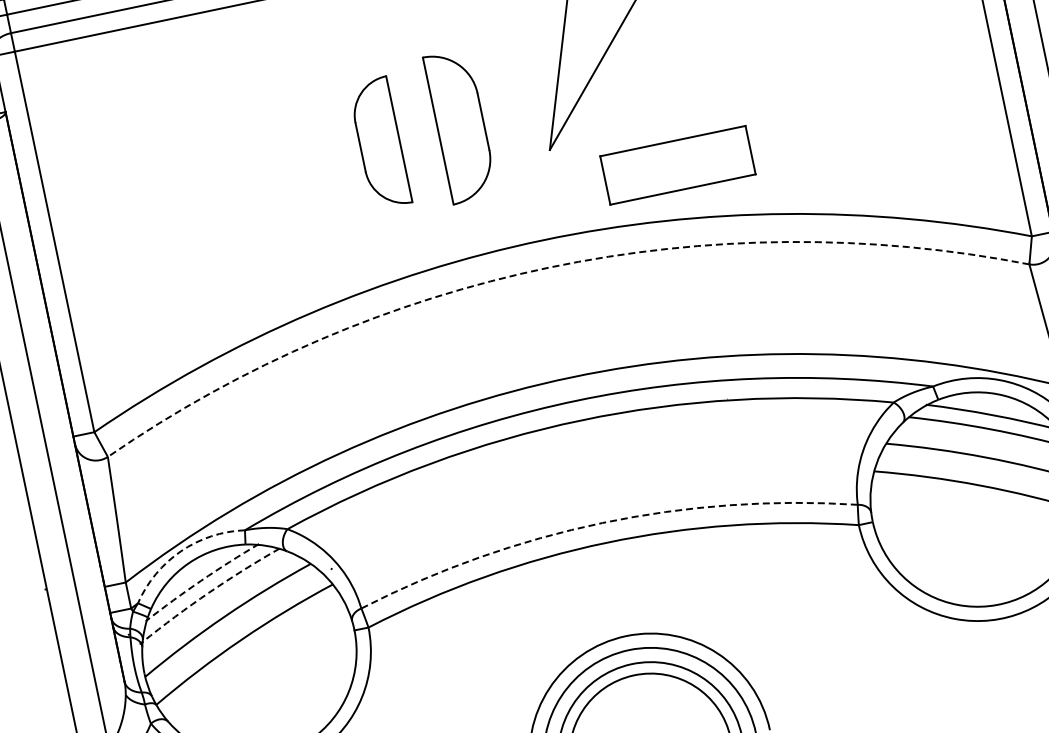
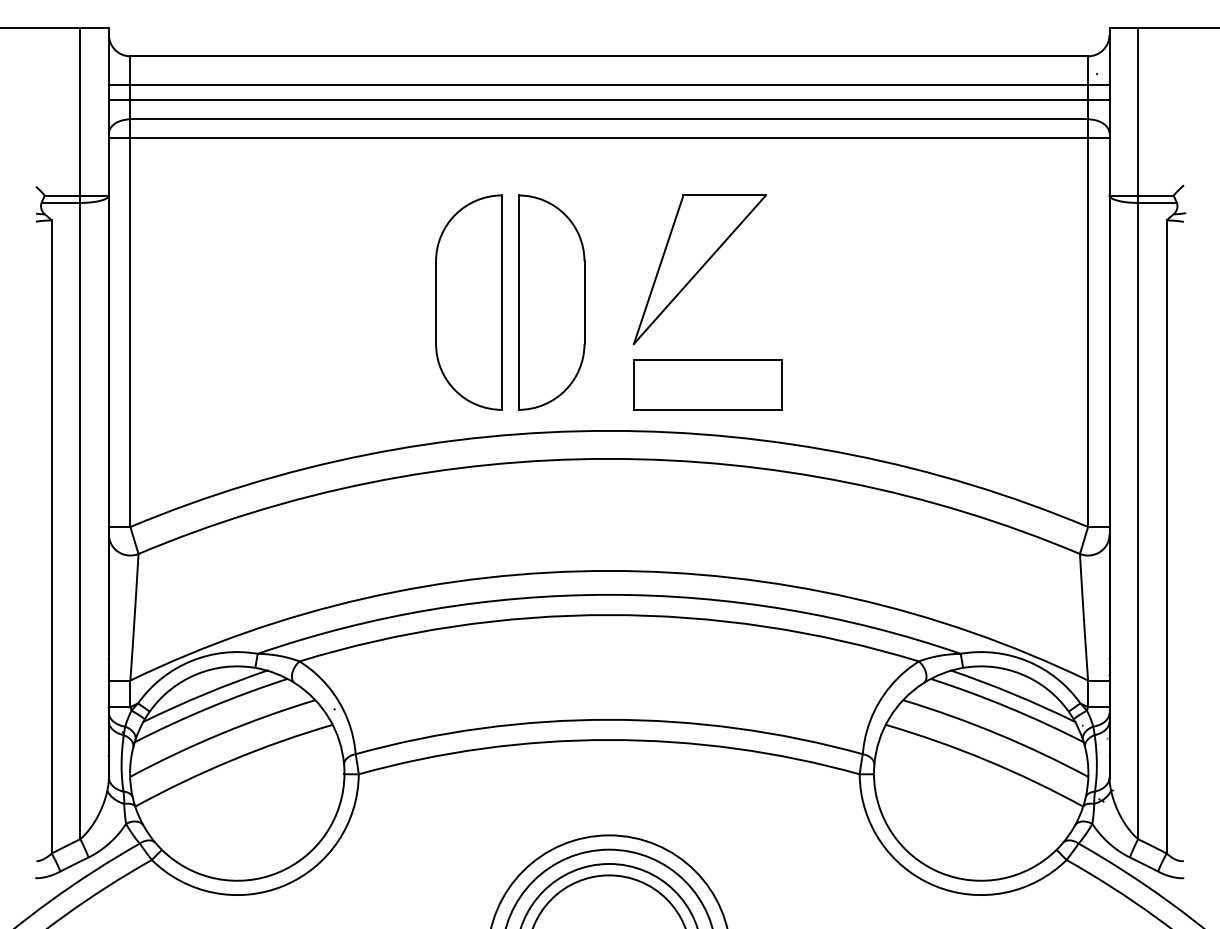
part: (460, 126) -> (551, 302), size x1.43
part: (379, 143) -> (468, 302), size x1.67
part: (677, 164) -> (707, 384), moved
arc: (549, 267) -> (609, 458), dashed -> solid
arc: (602, 522) -> (609, 719), dashed -> solid
arc: (180, 551) -> (190, 661), dashed -> solid
arc: (201, 580) -> (204, 694), dashed -> solid
arc: (208, 592) -> (209, 707), dashed -> solid

